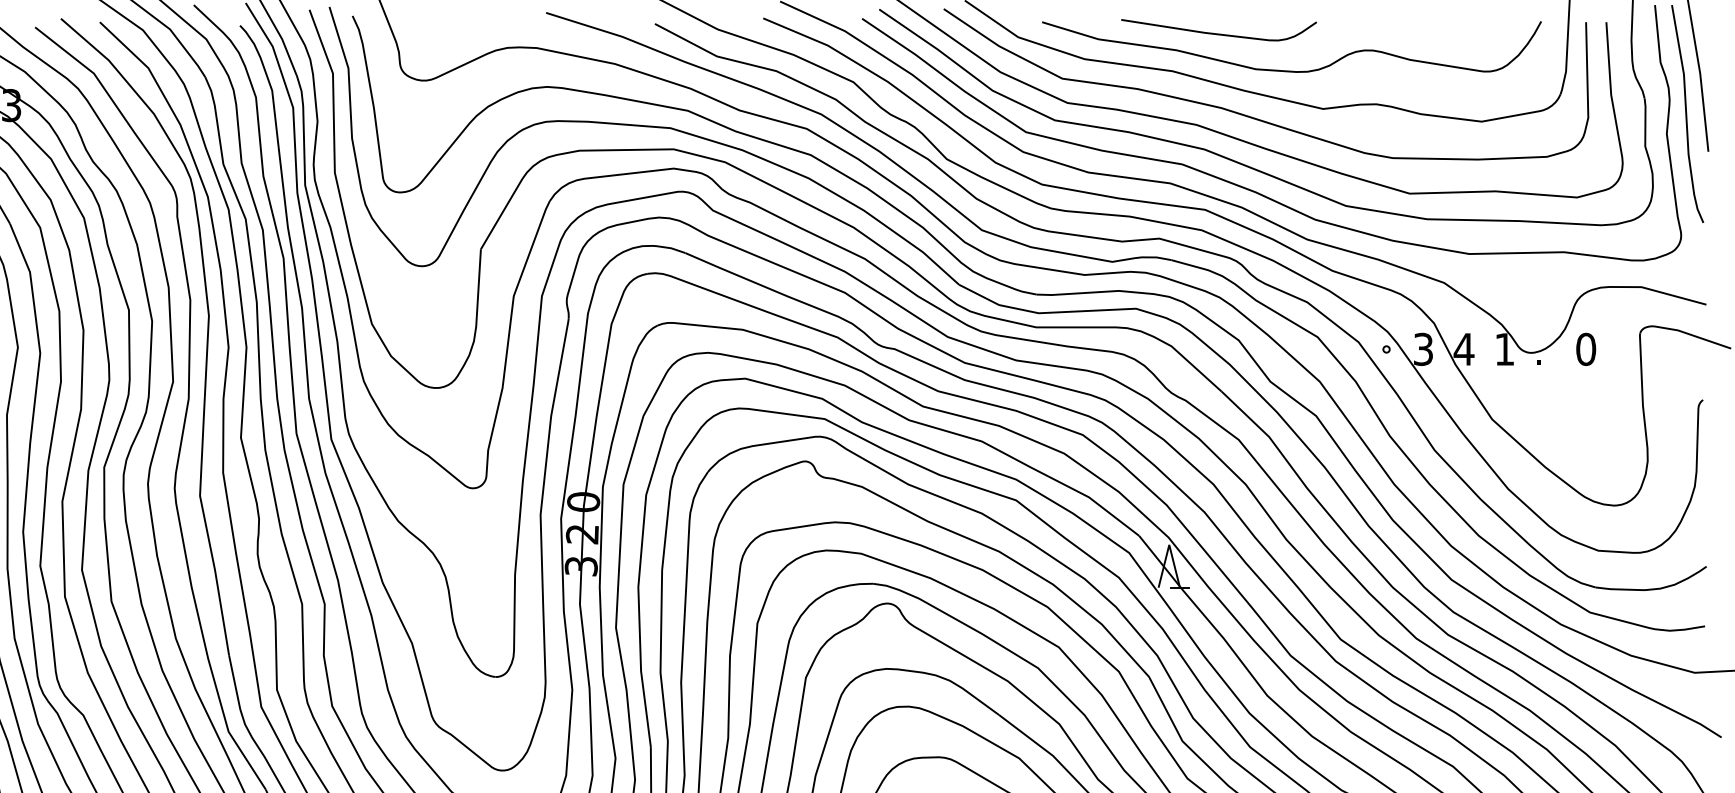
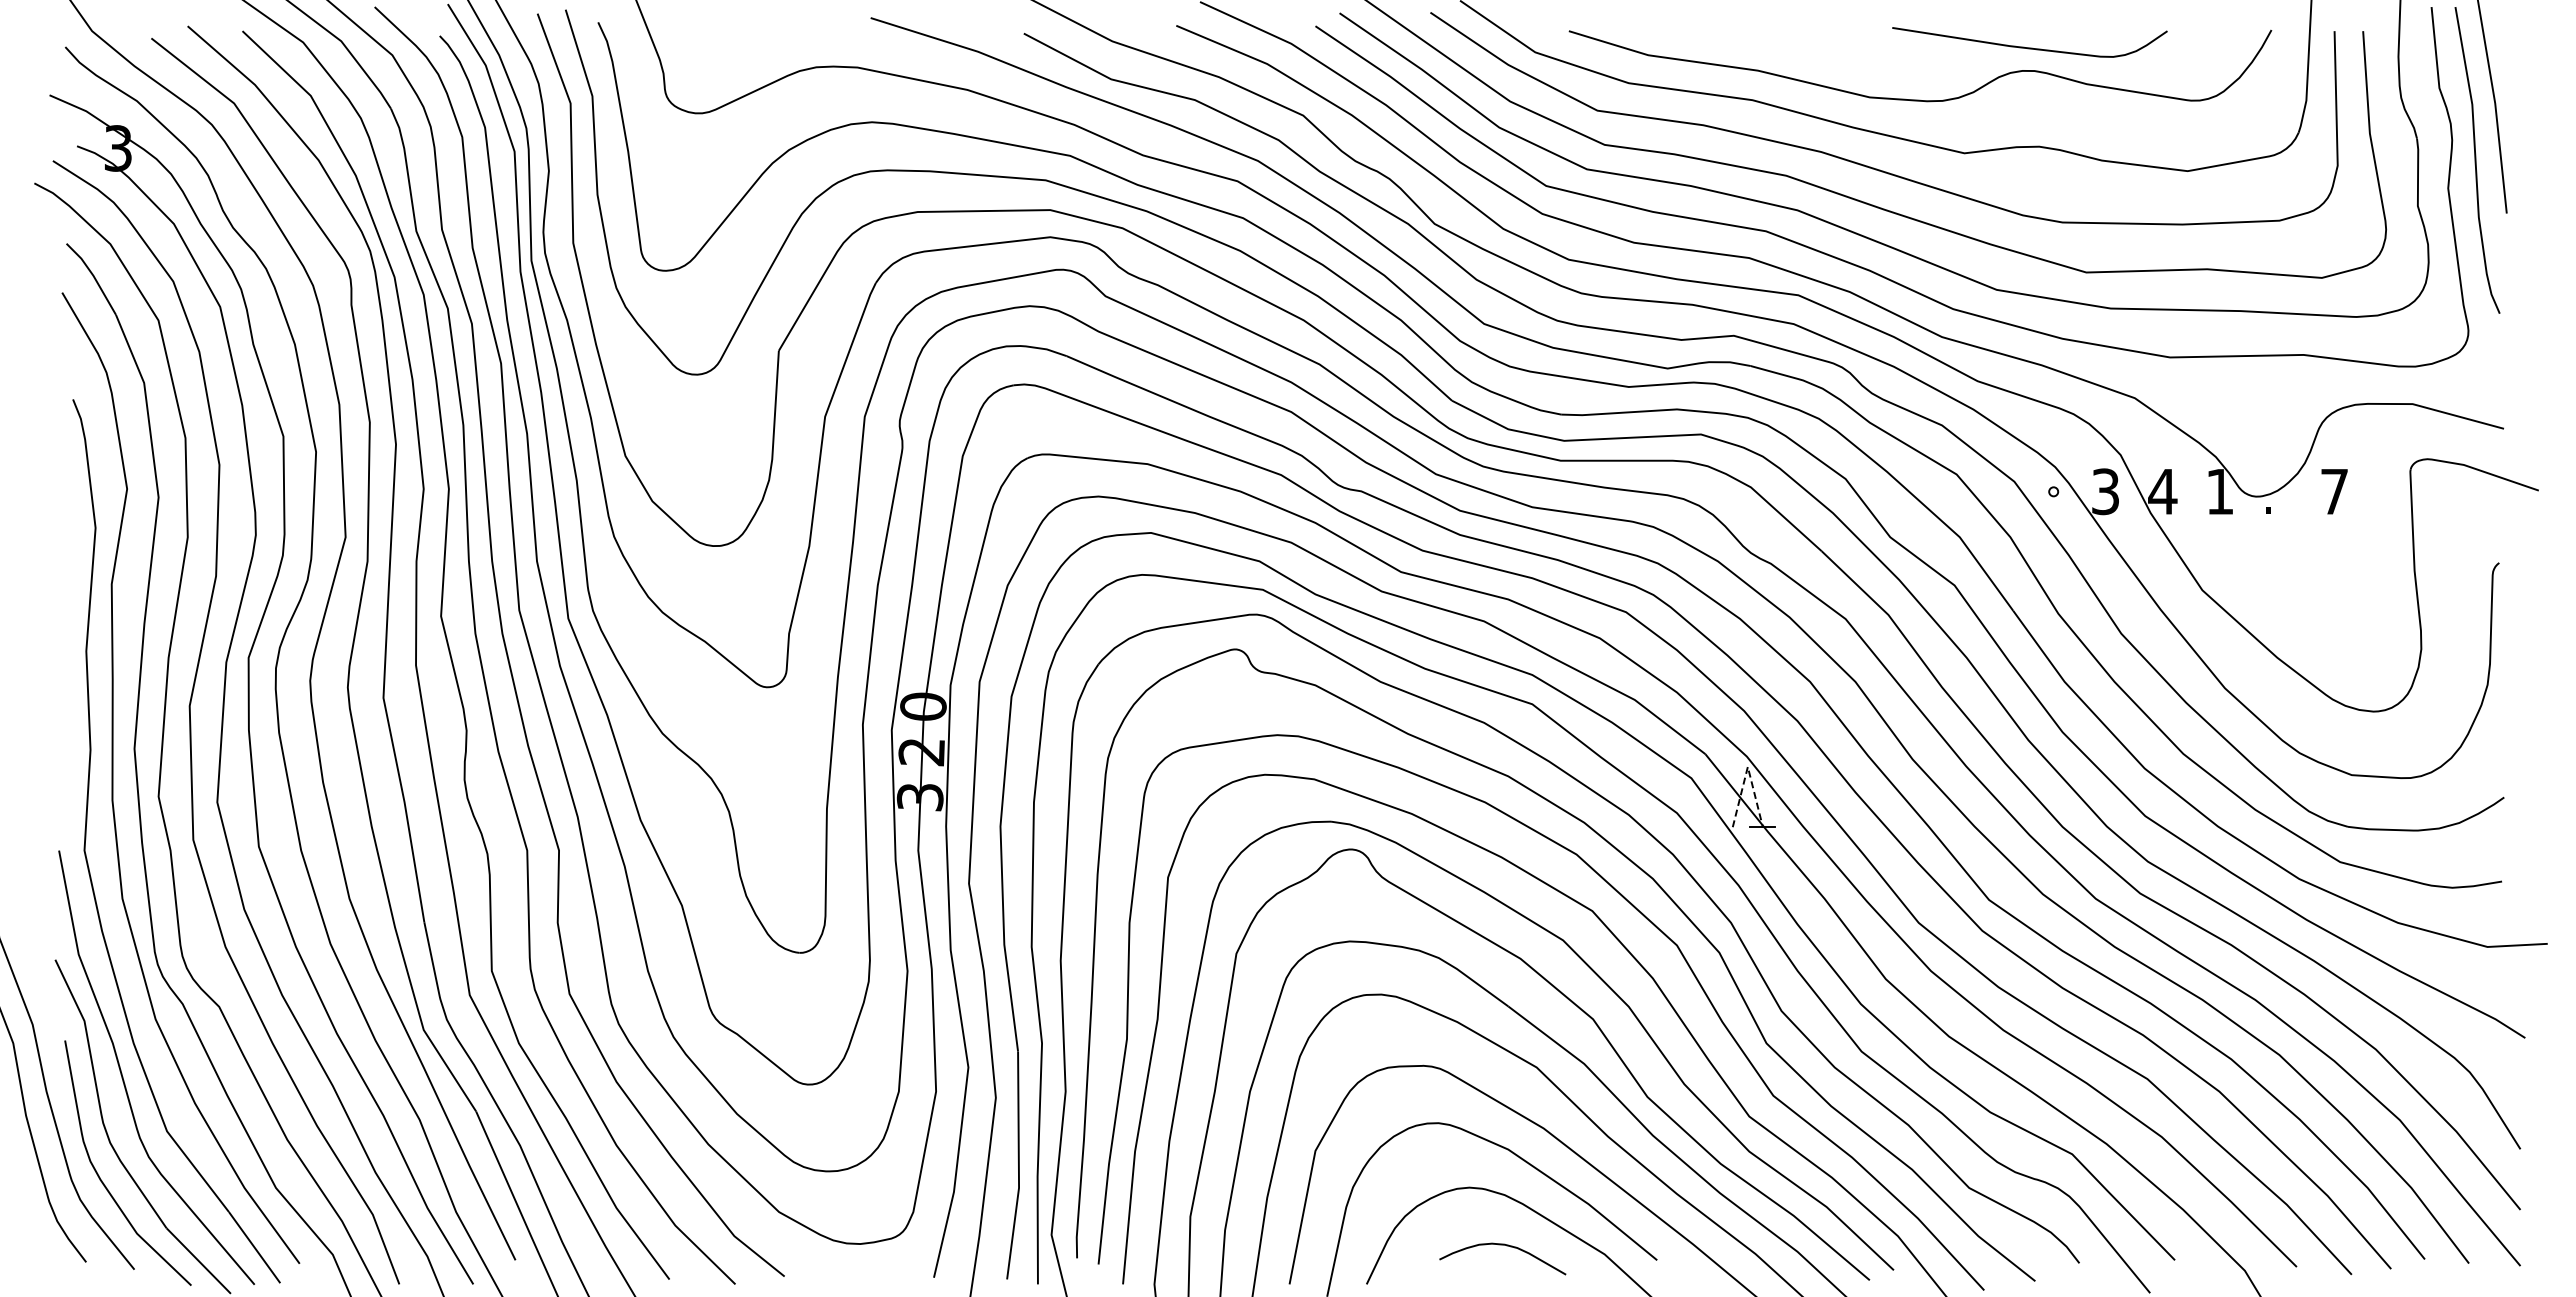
curve: (1218, 33) -> (2029, 47), moved
text: (1586, 349) -> (2334, 491), 0 -> 7
line: (1169, 544) -> (1747, 766), solid -> dashed

